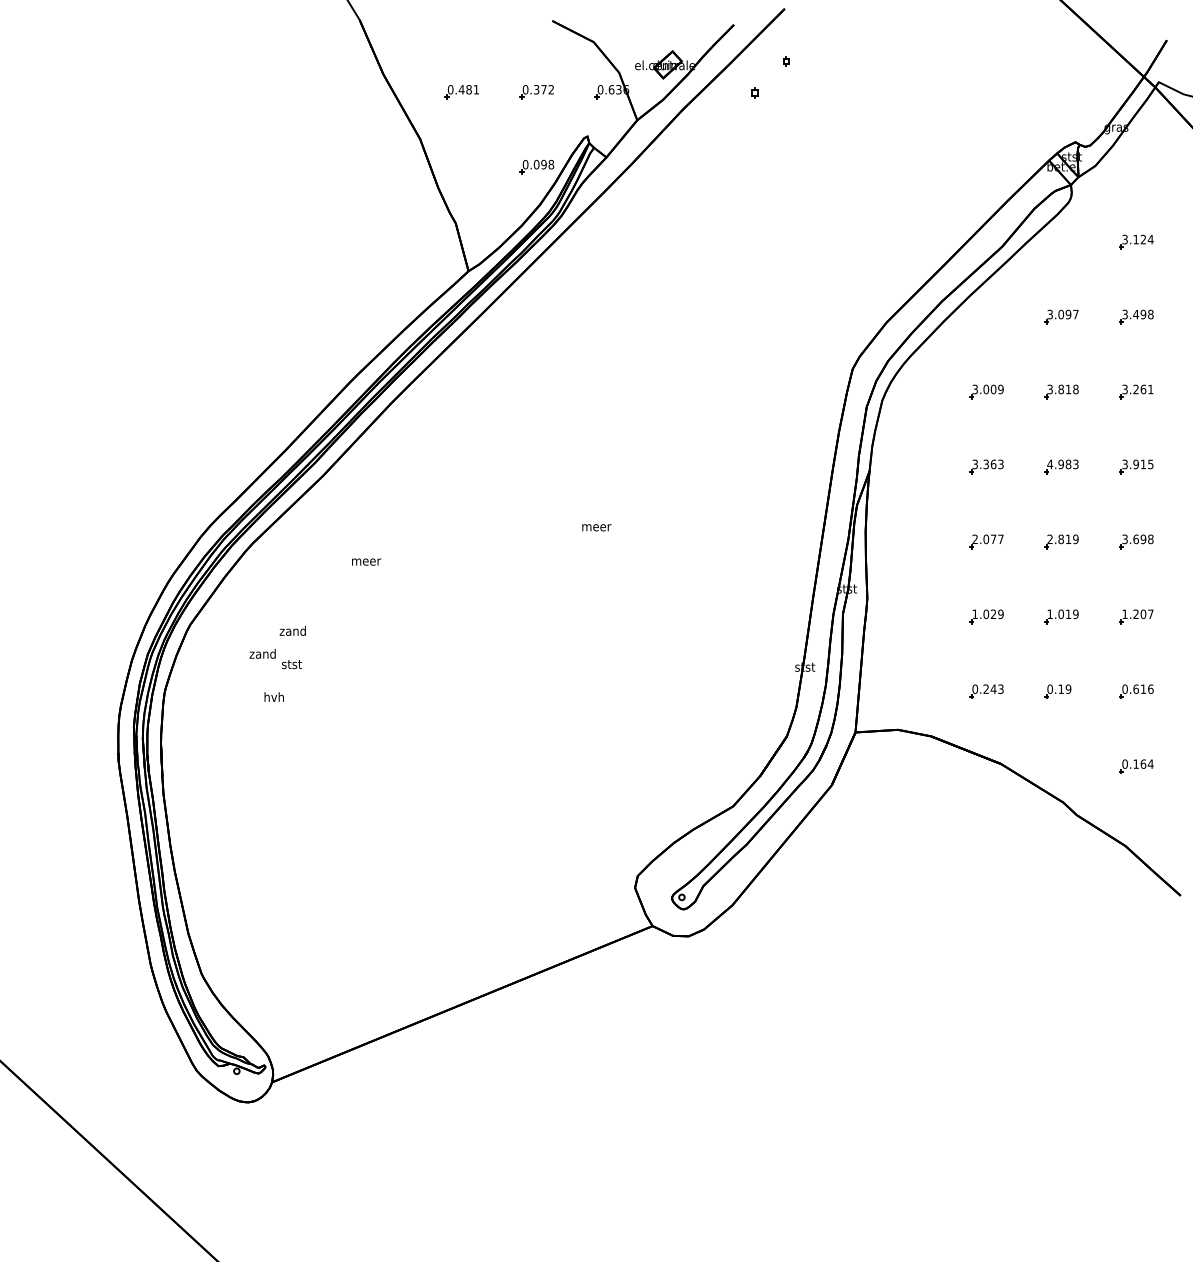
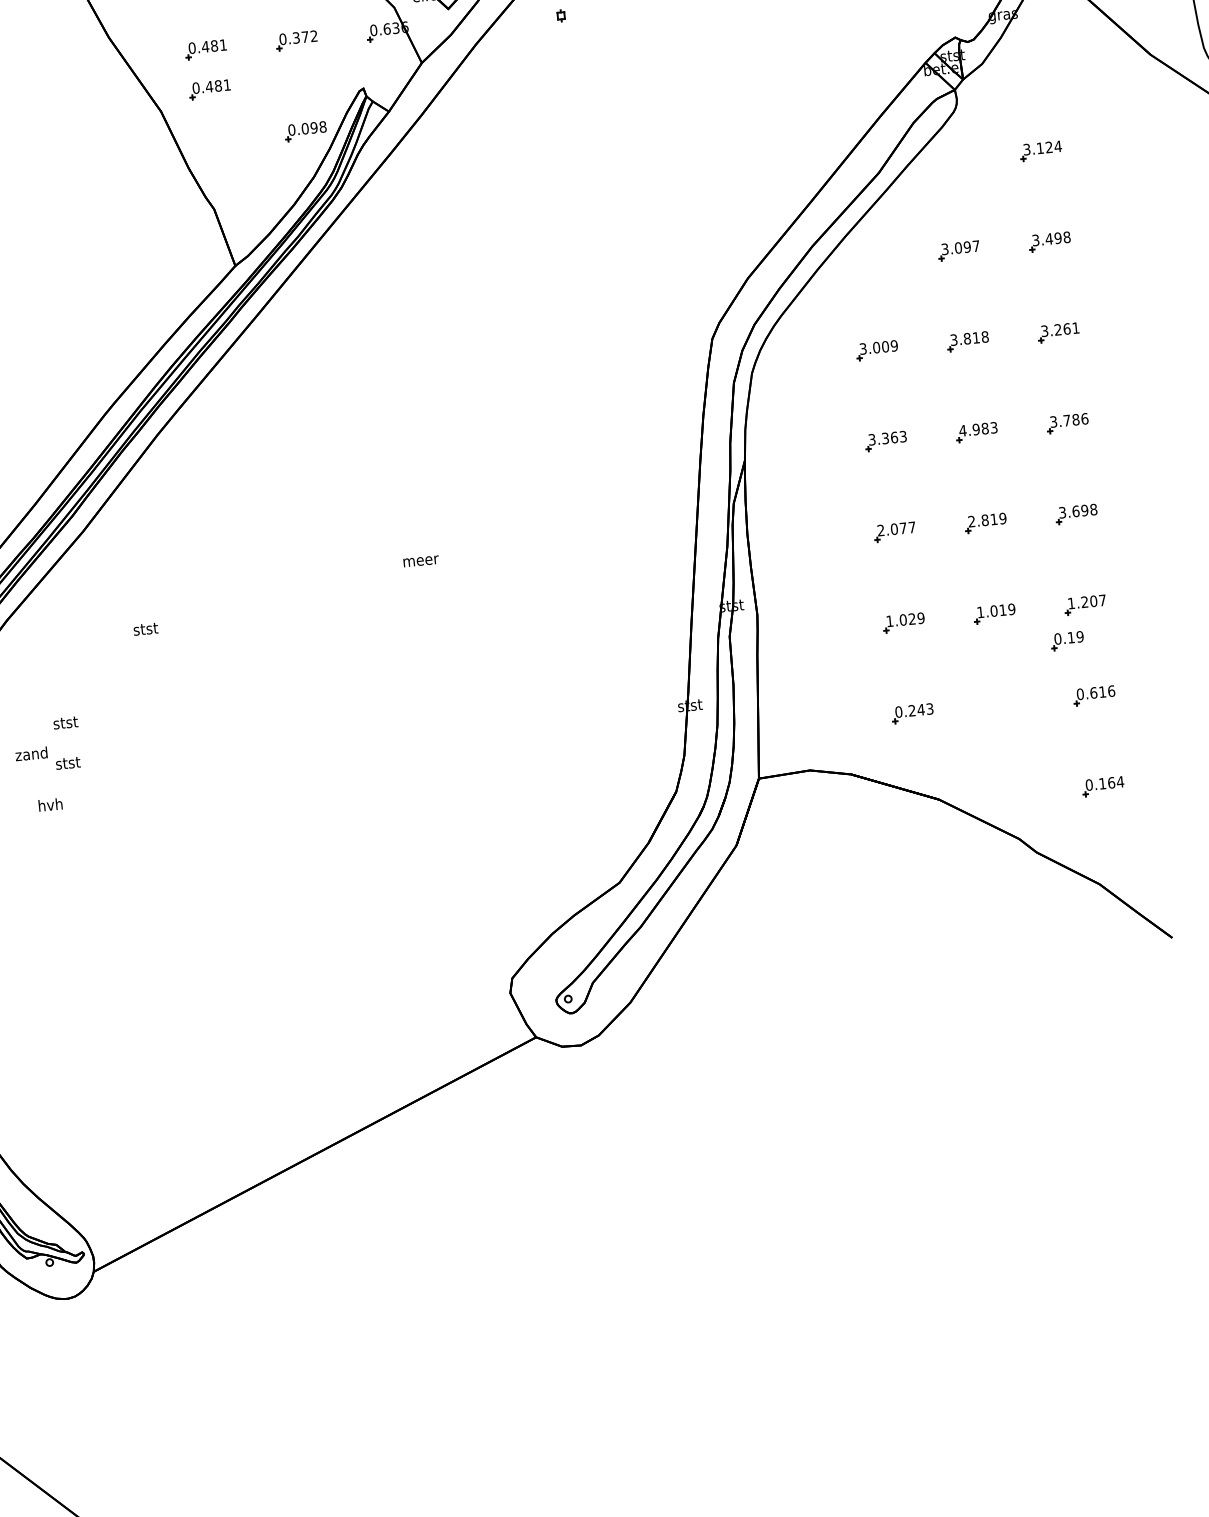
part: (461, 125) -> (209, 90), added
text: (1143, 464) -> (1075, 419), 3.915 -> 3.786
text: (366, 560) -> (146, 628), meer -> stst
text: (292, 630) -> (64, 722), zand -> stst
part: (1057, 691) -> (1067, 640), moved

